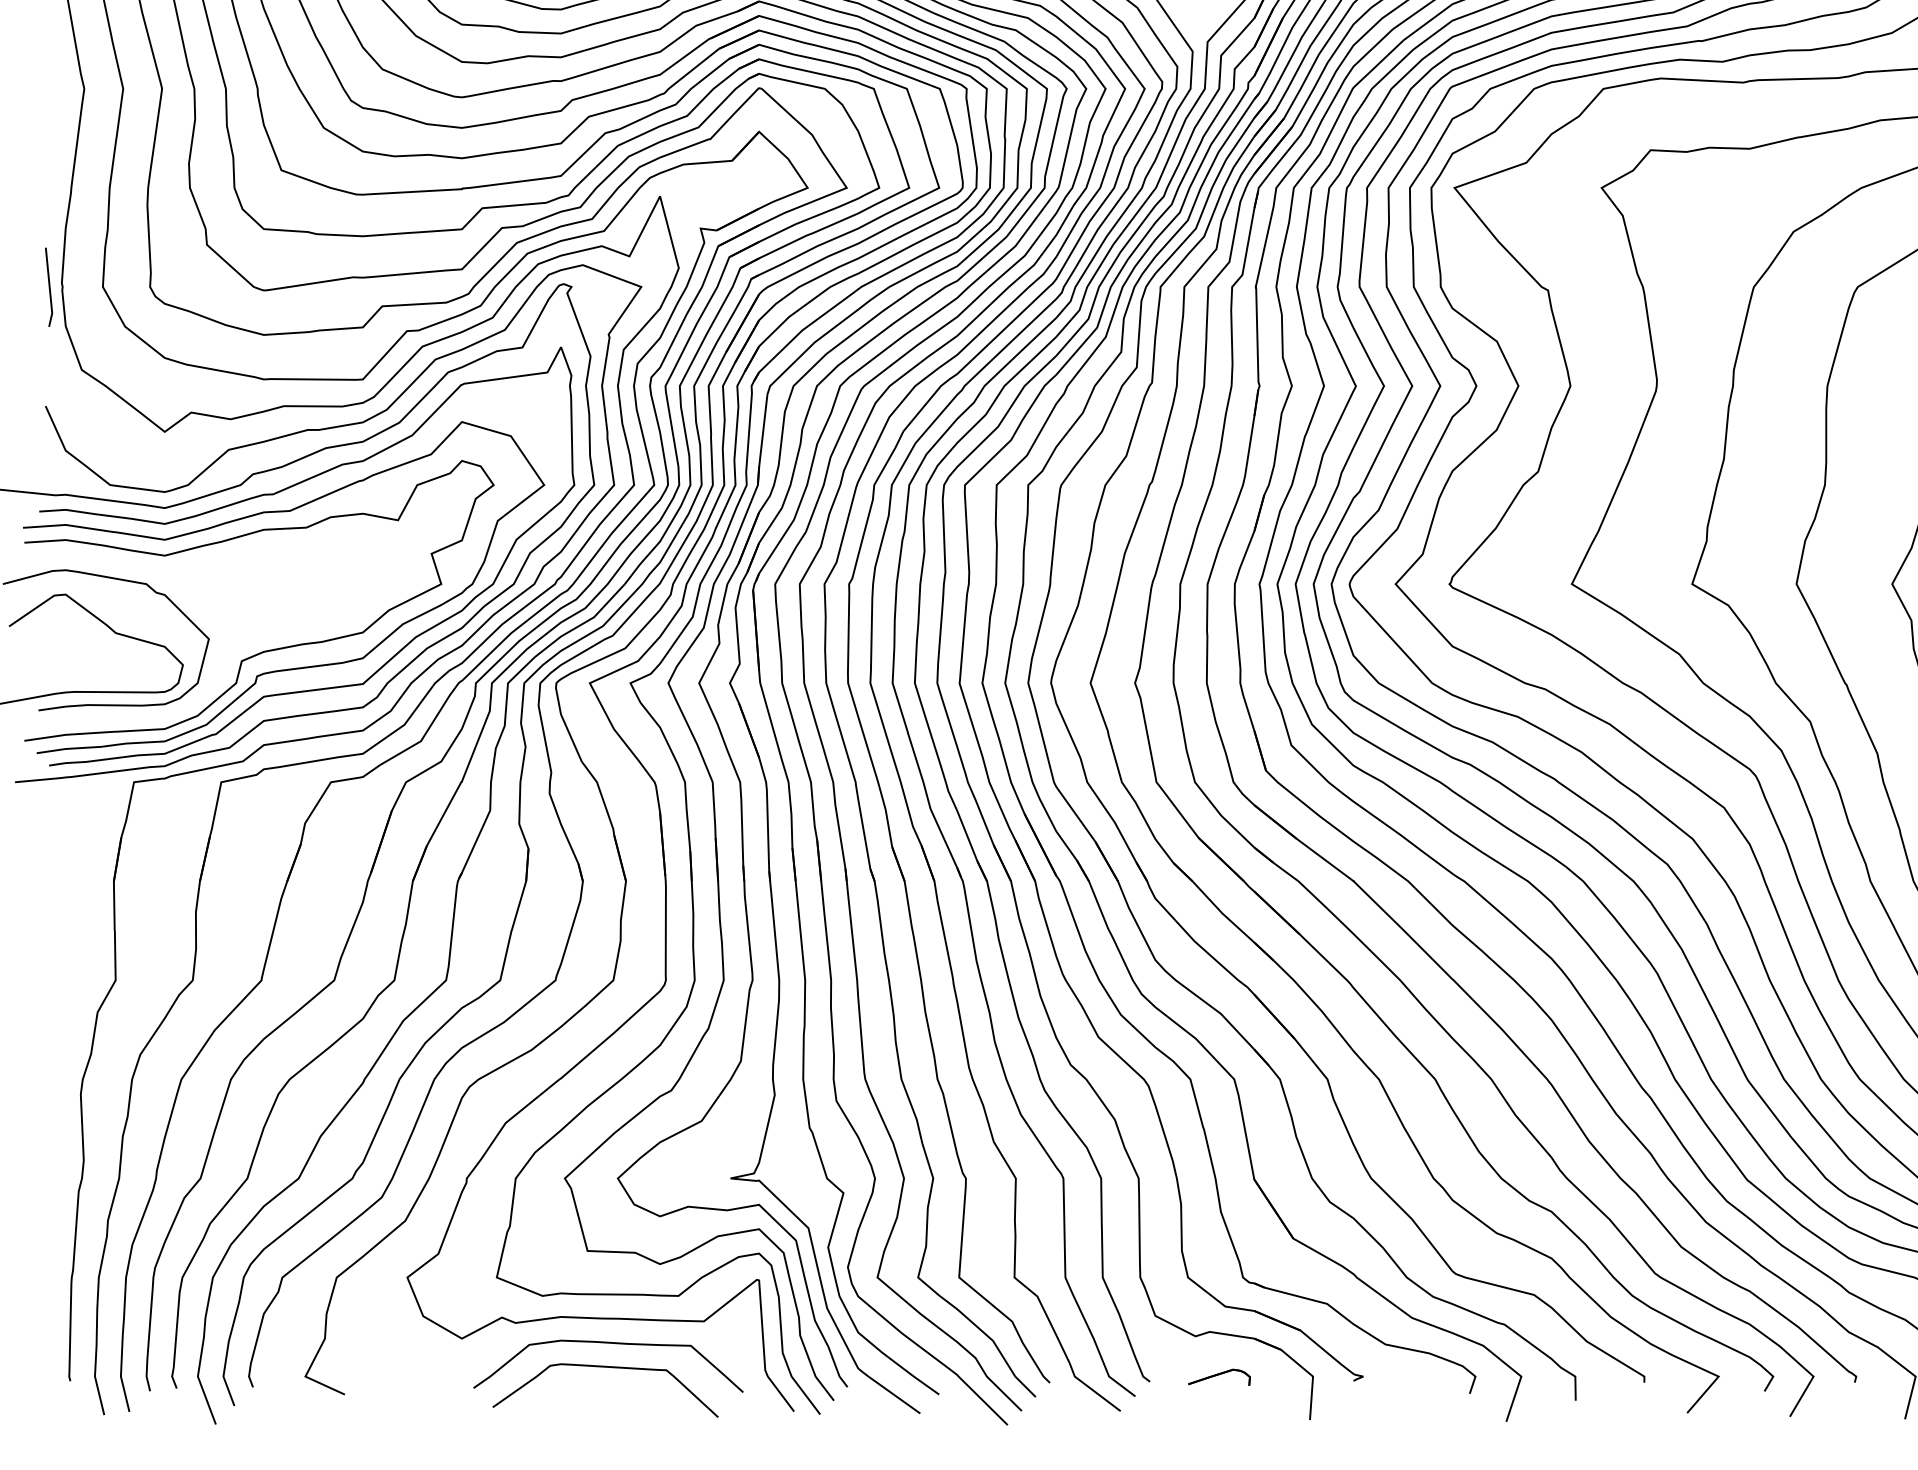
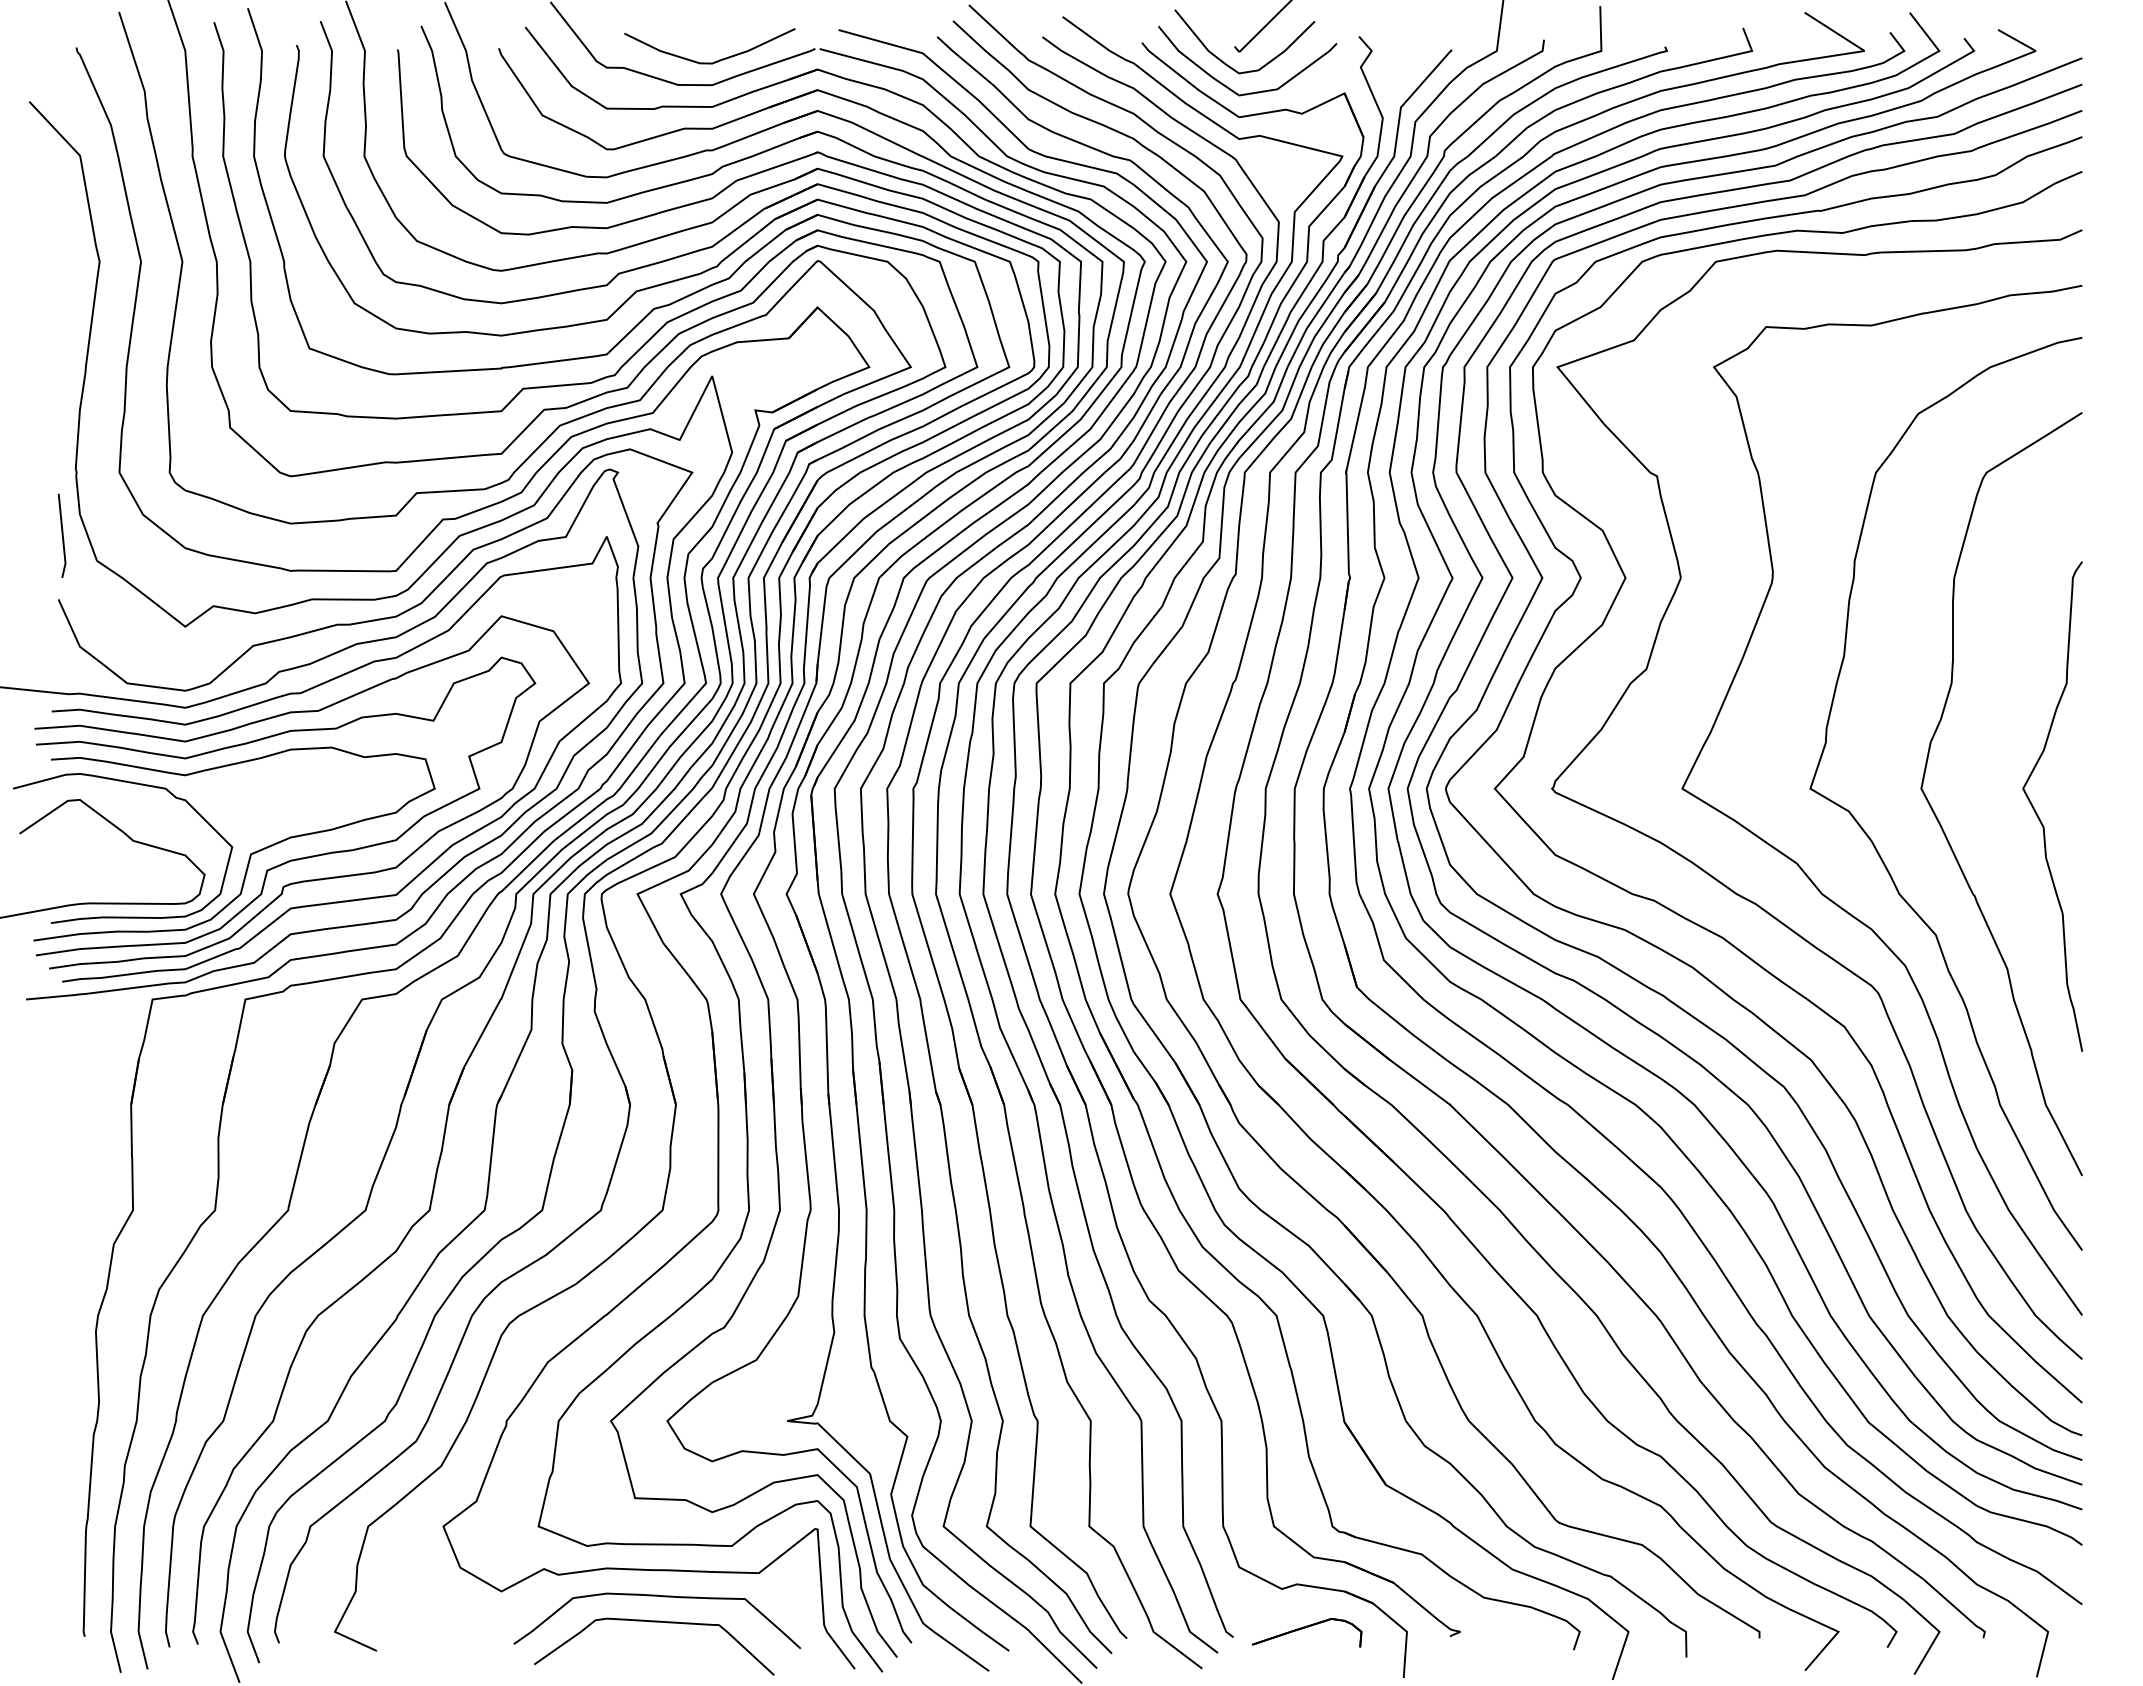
line: (48, 286) -> (61, 535), moved
curve: (226, 645) -> (250, 853), added
part: (1219, 1377) -> (1307, 1632), size x1.67

